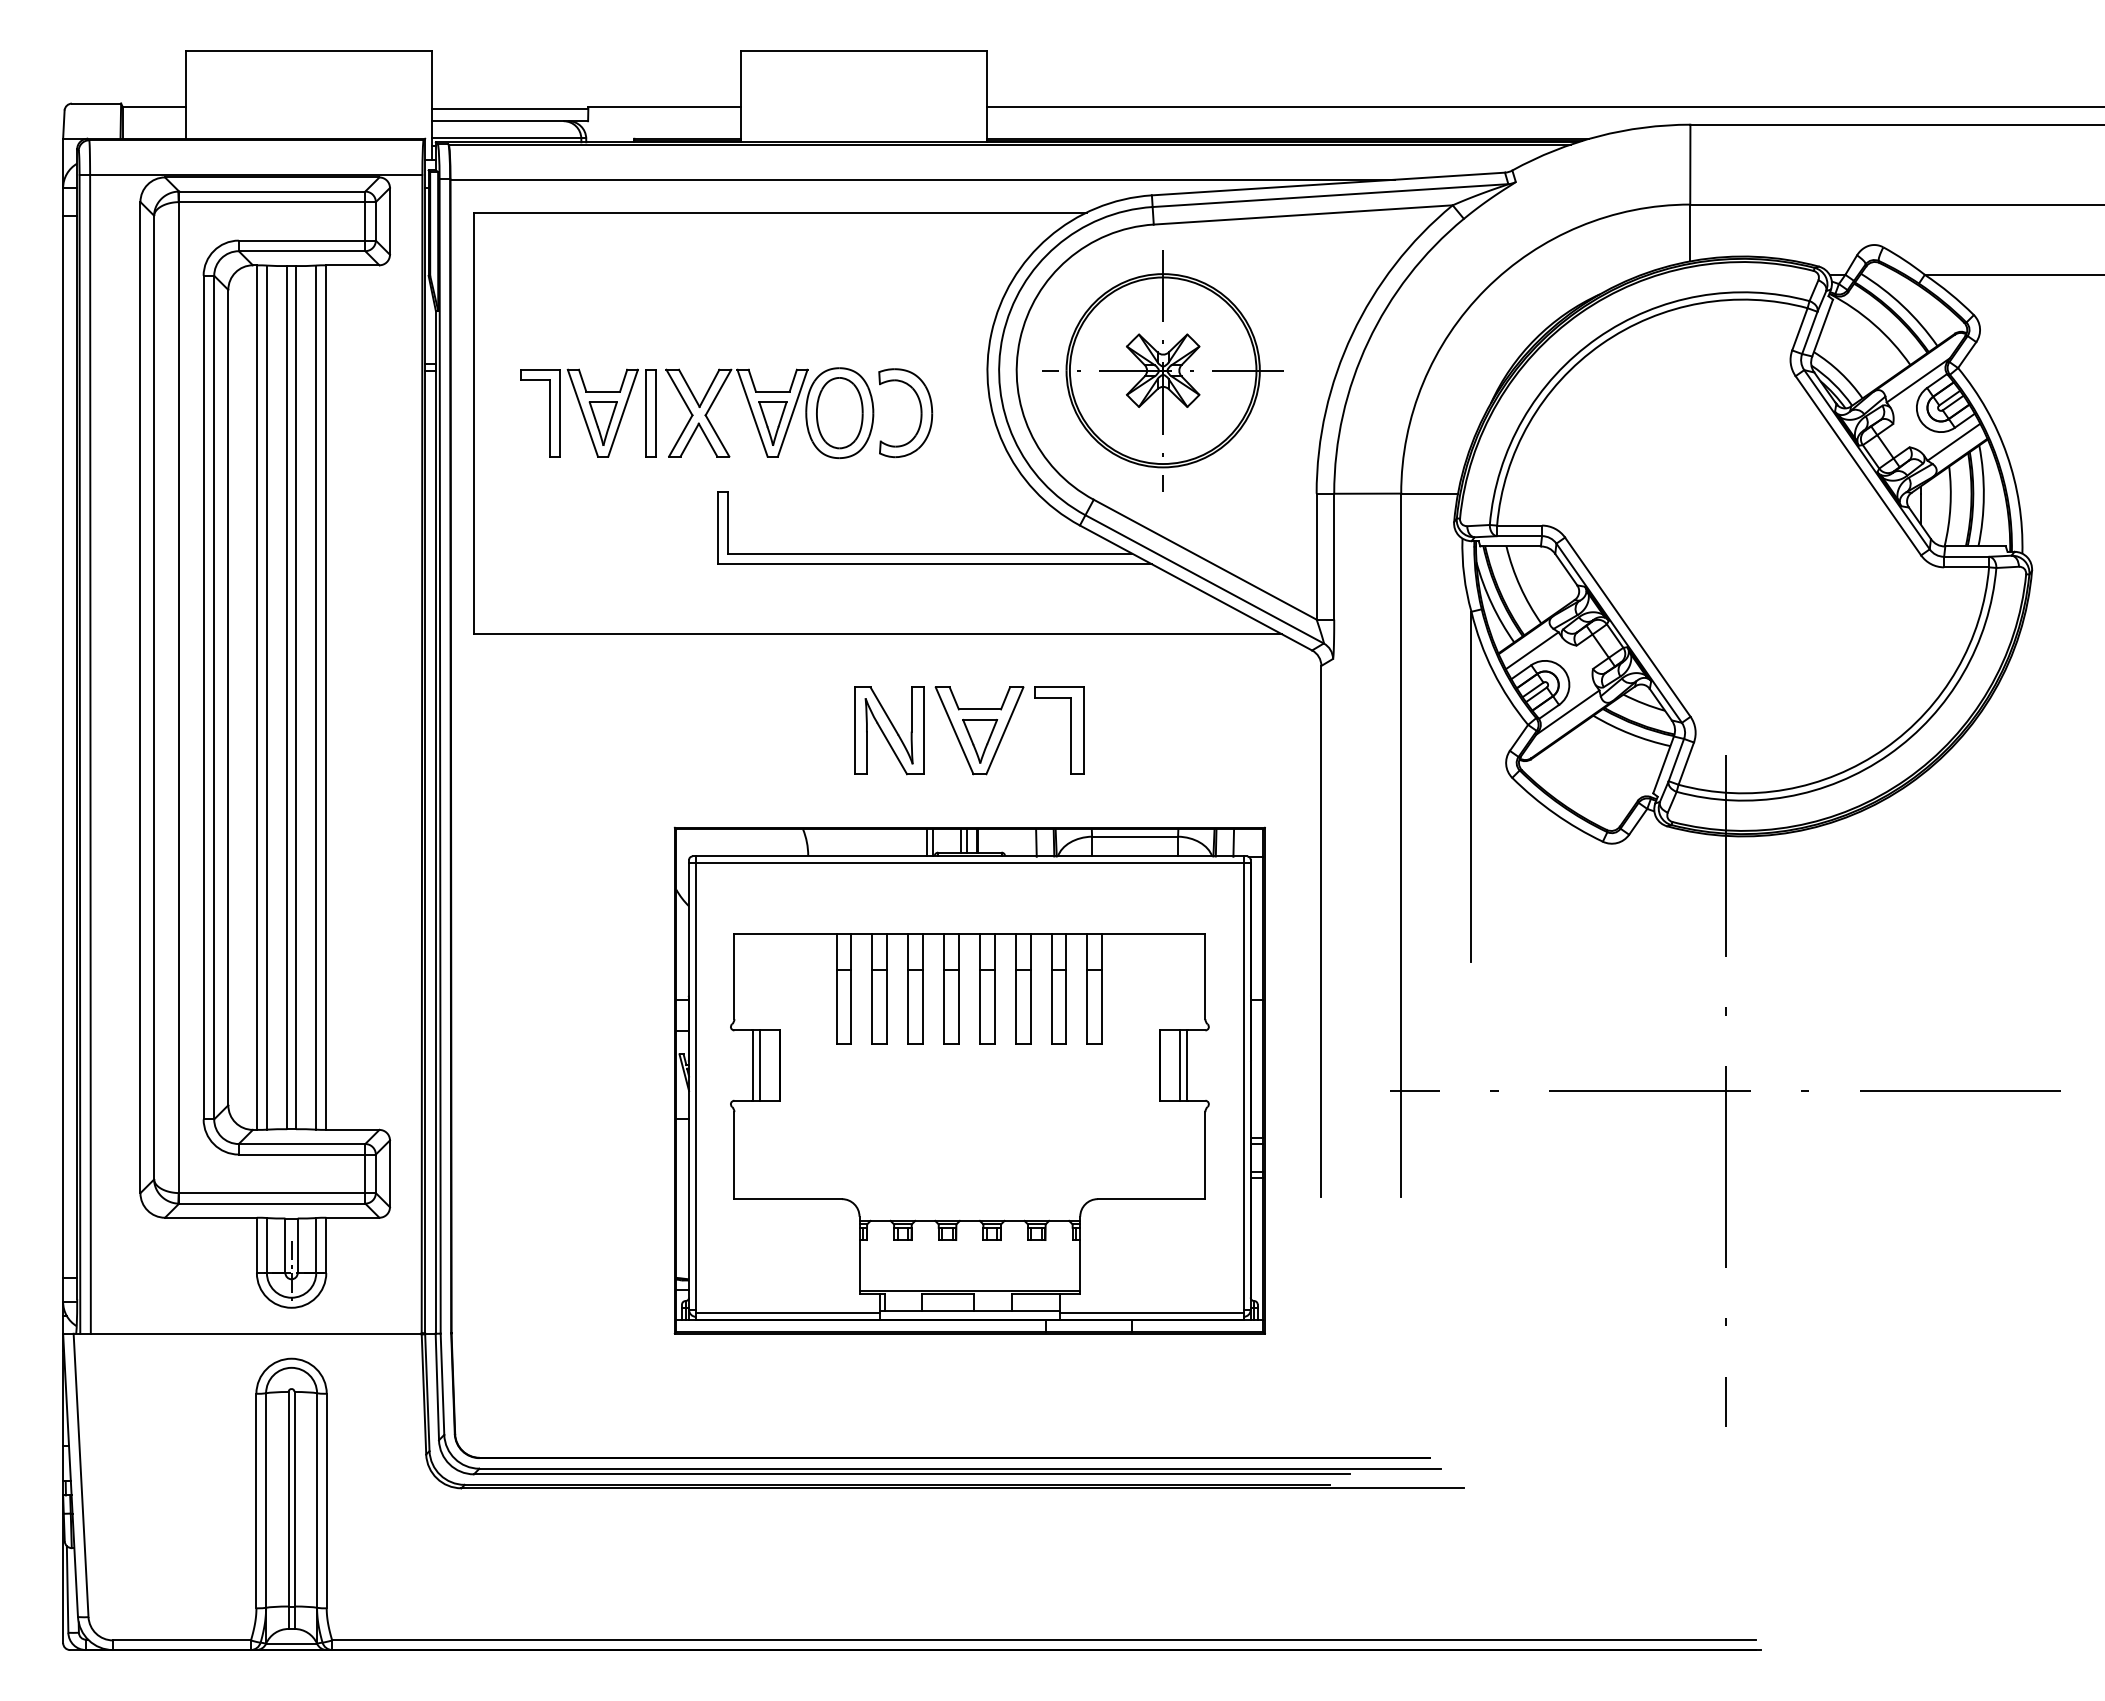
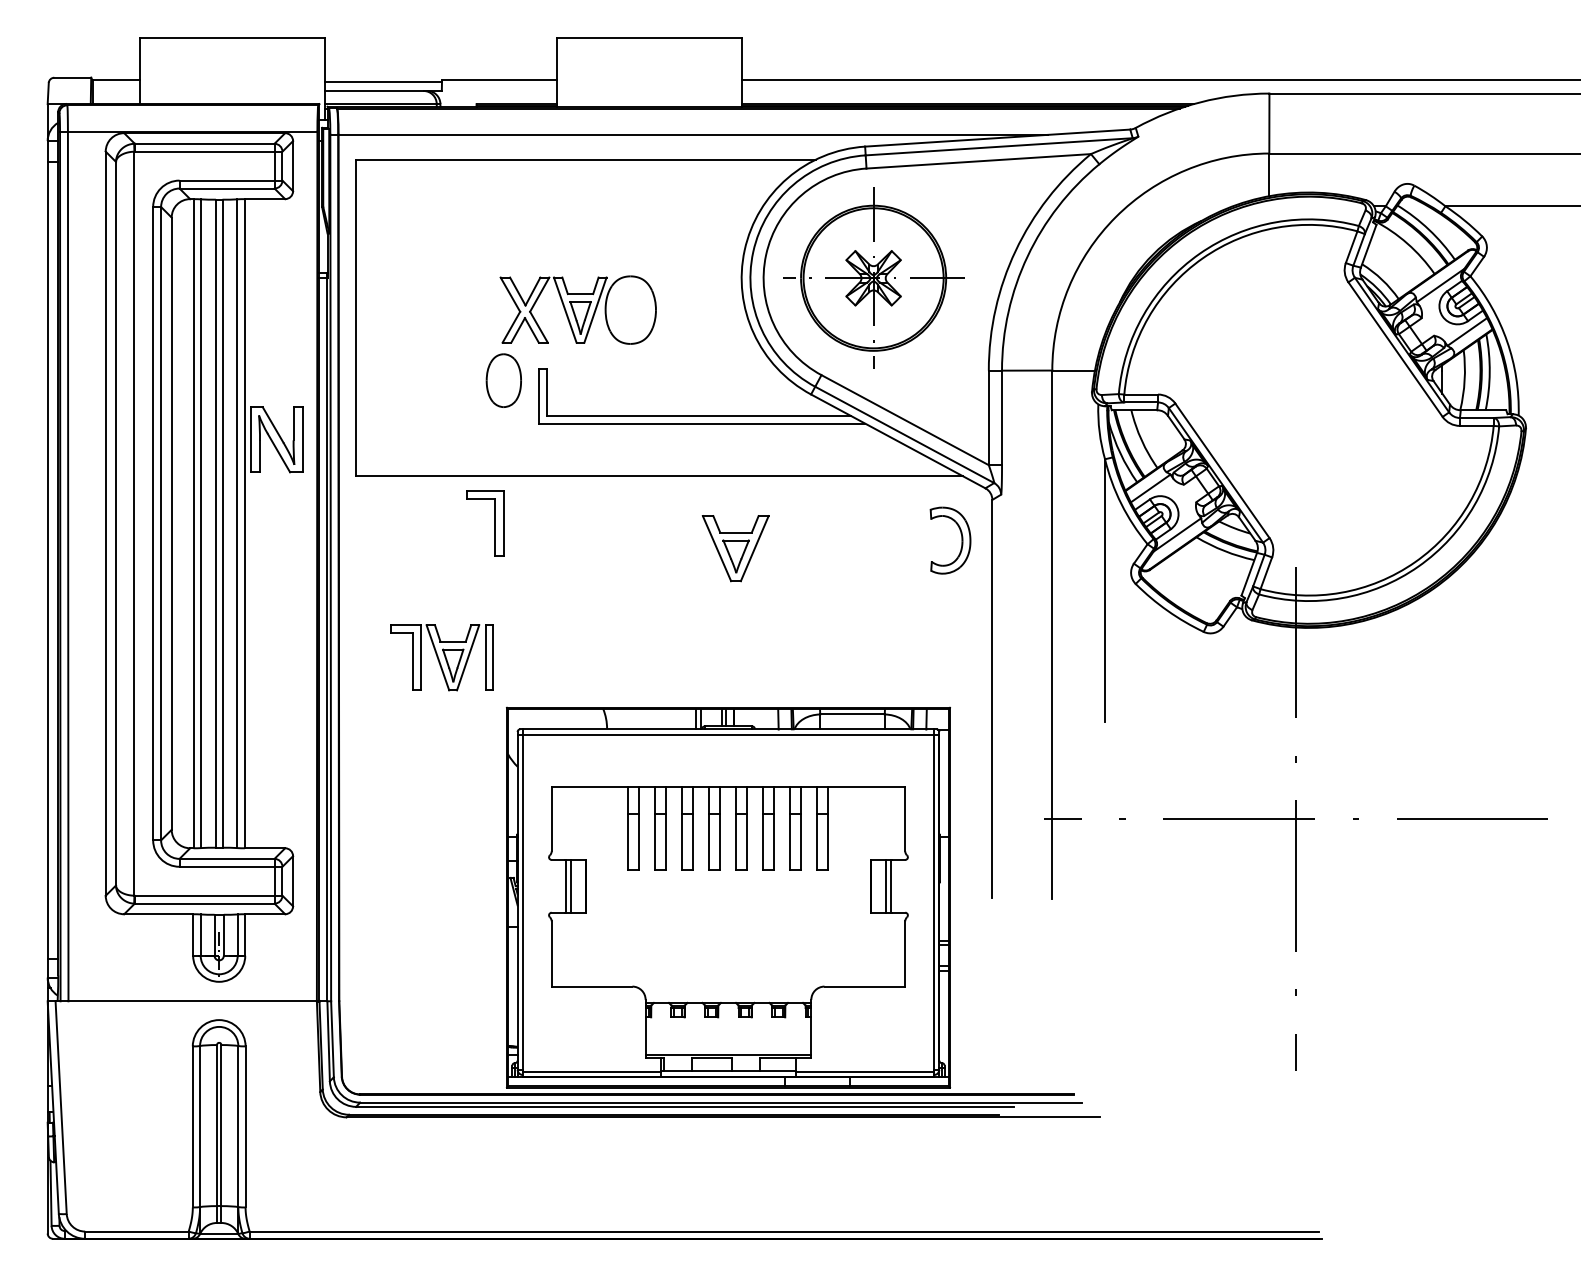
part: (588, 412) -> (442, 657), moved
part: (839, 413) -> (503, 380), moved
part: (920, 413) -> (961, 540), moved
part: (889, 730) -> (276, 439), moved
part: (1070, 730) -> (493, 523), moved
part: (969, 1080) -> (728, 897), moved

